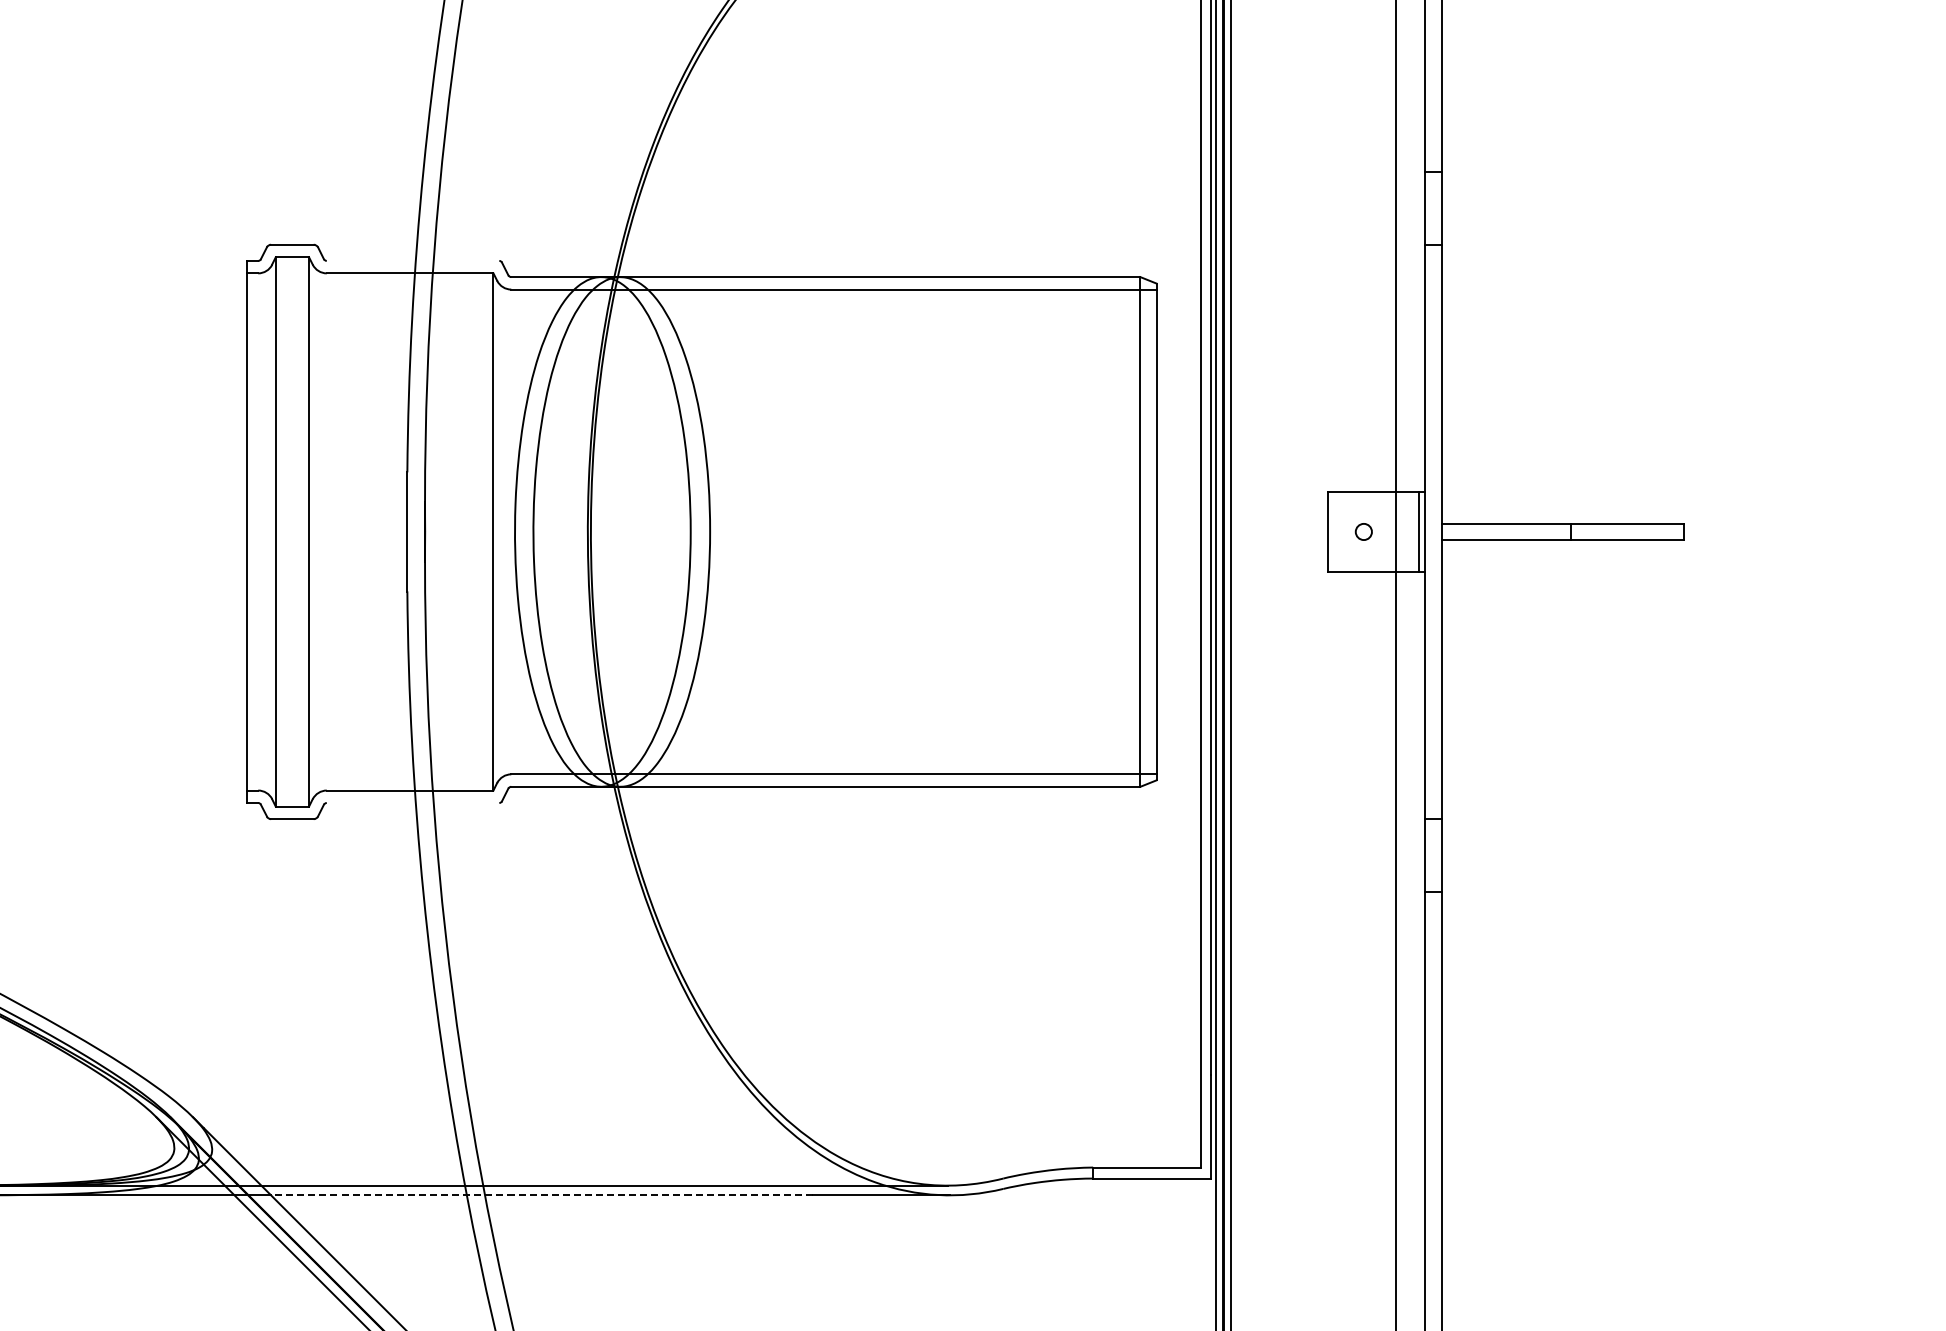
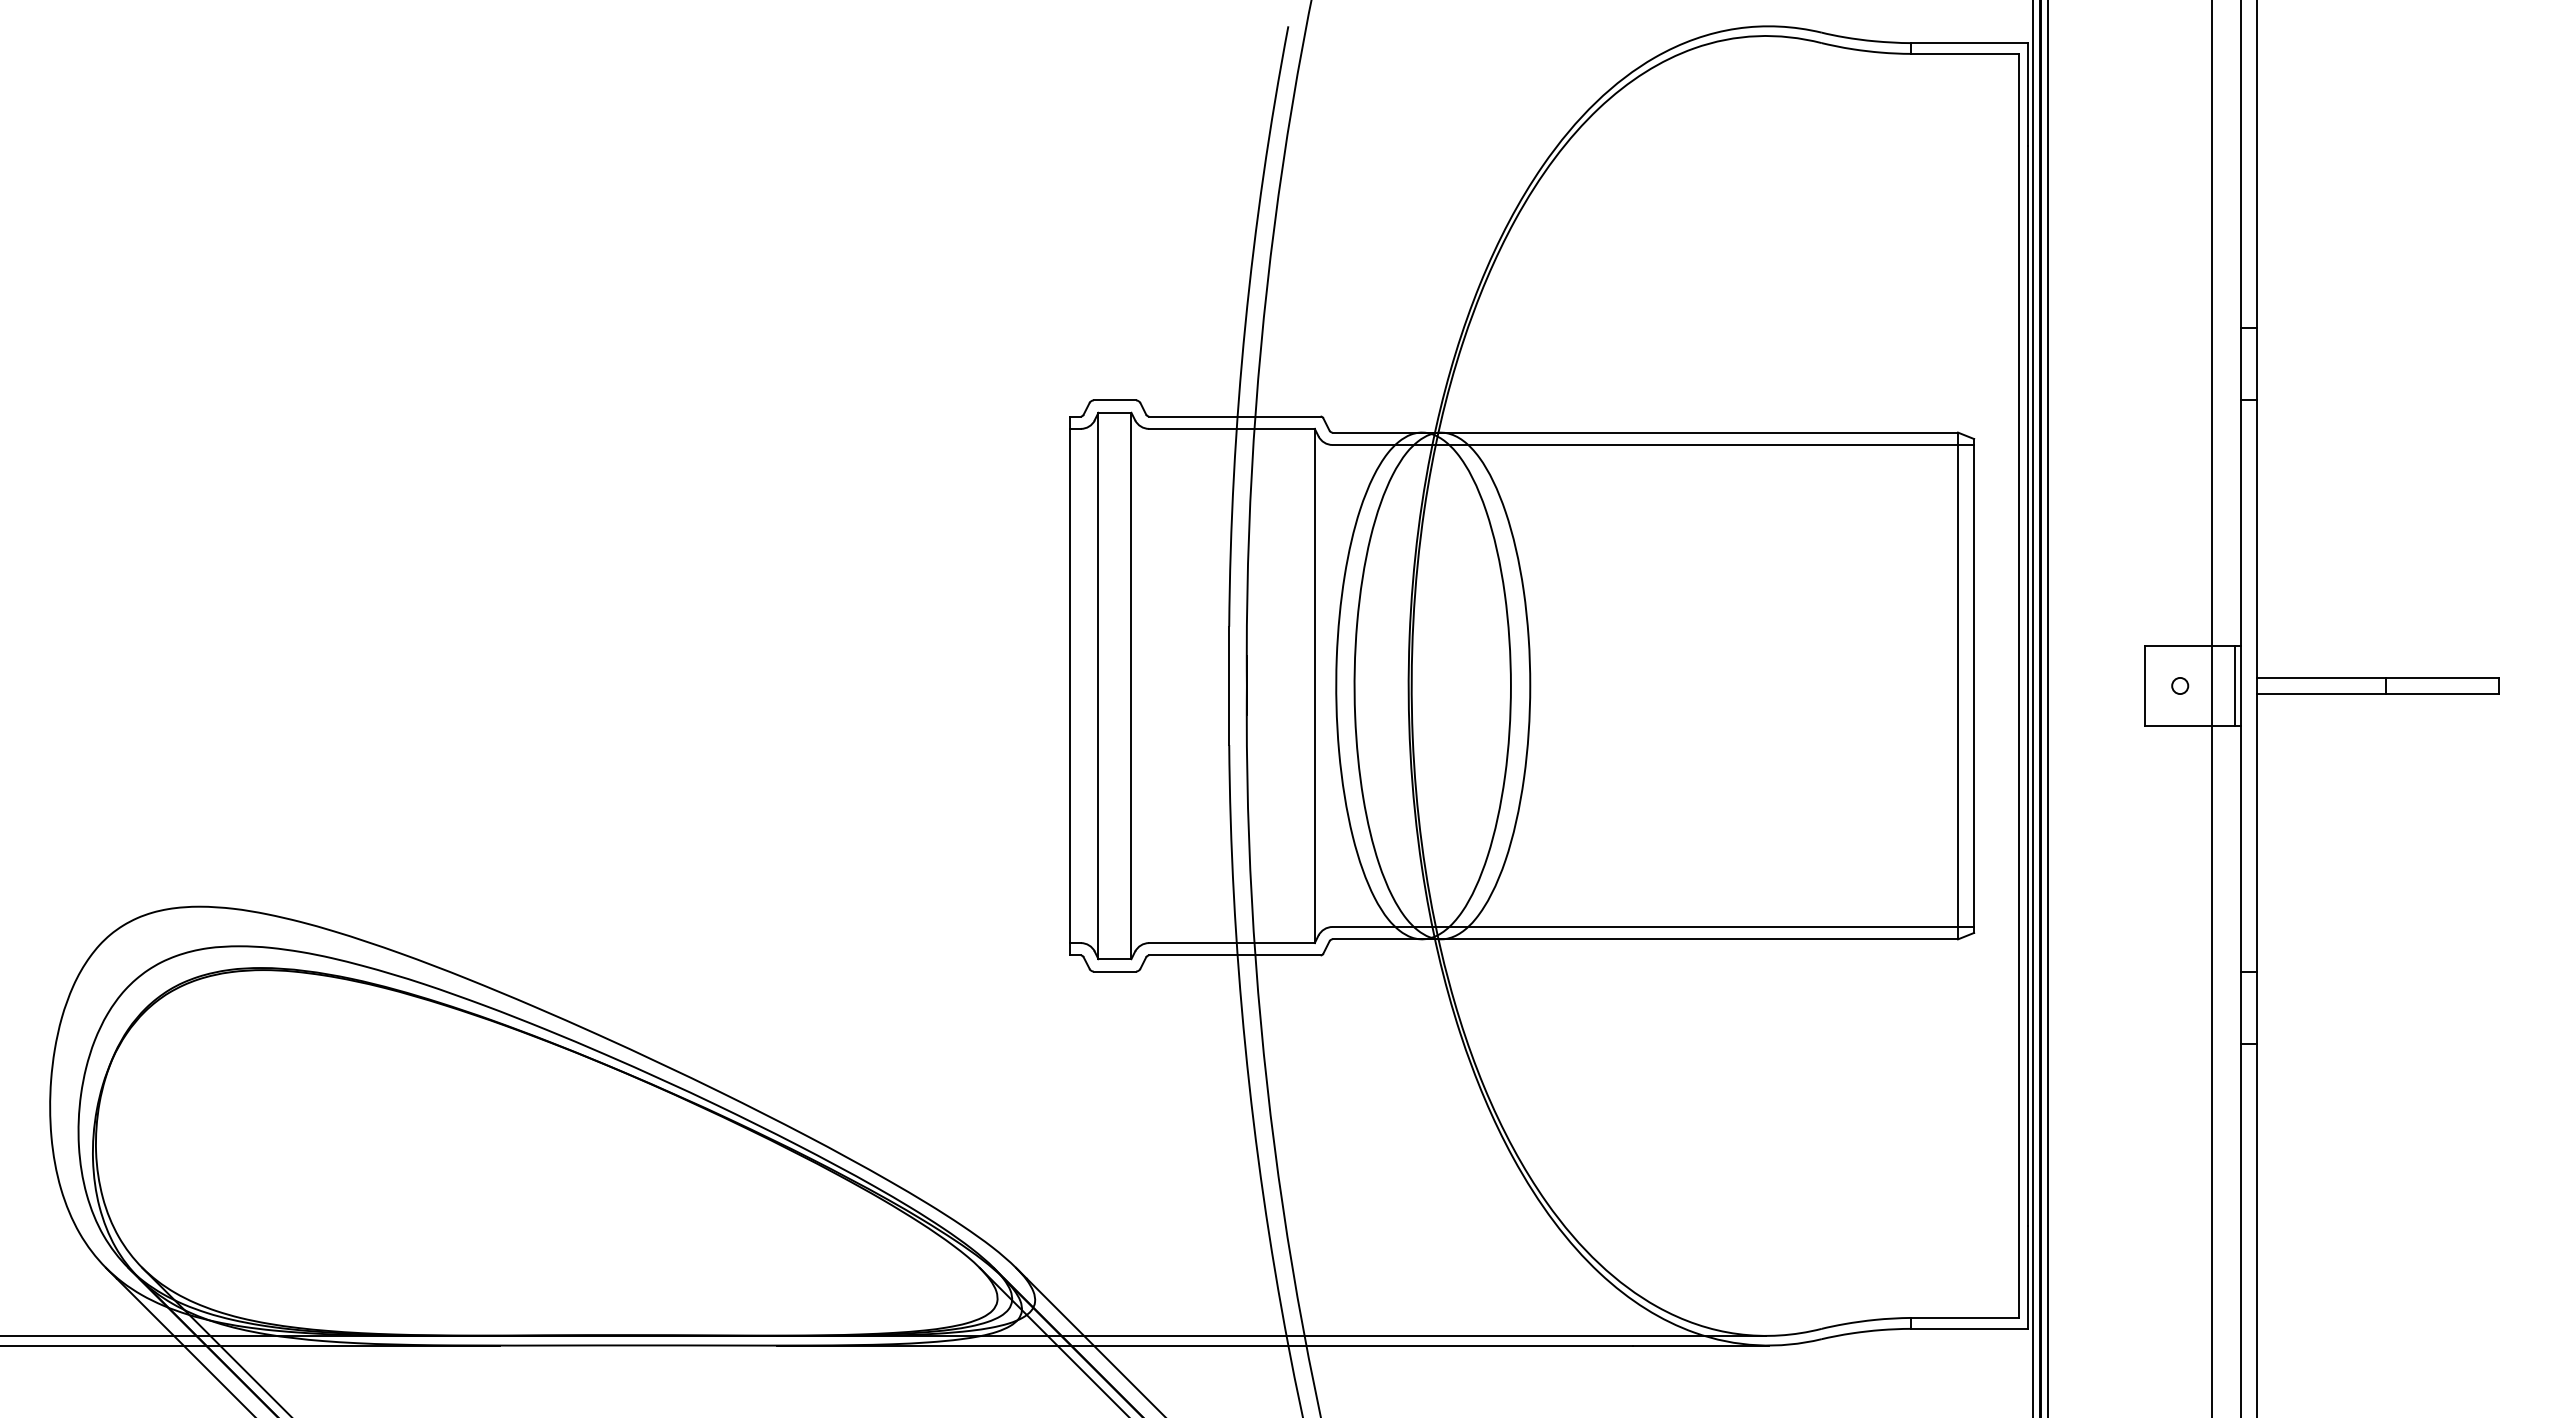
line: (412, 260) -> (1234, 416), added
line: (412, 803) -> (1234, 955), added
line: (541, 1195) -> (1362, 1345), dashed -> solid

